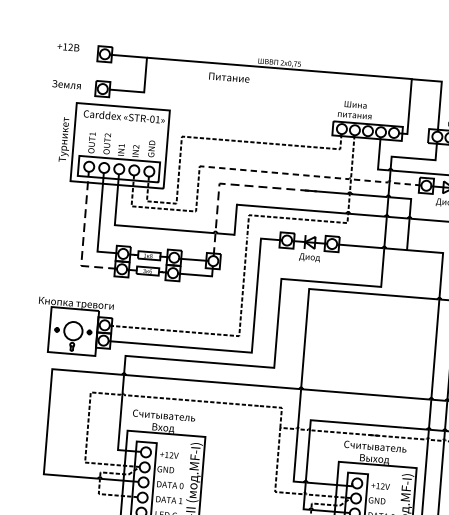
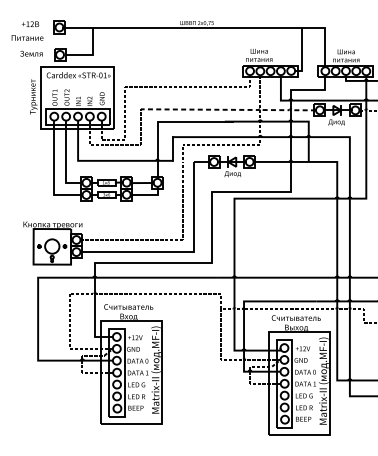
text: (229, 77) -> (27, 37), moved
line: (230, 184) -> (166, 121), dashed -> solid
line: (83, 237) -> (54, 172), dashed -> solid

